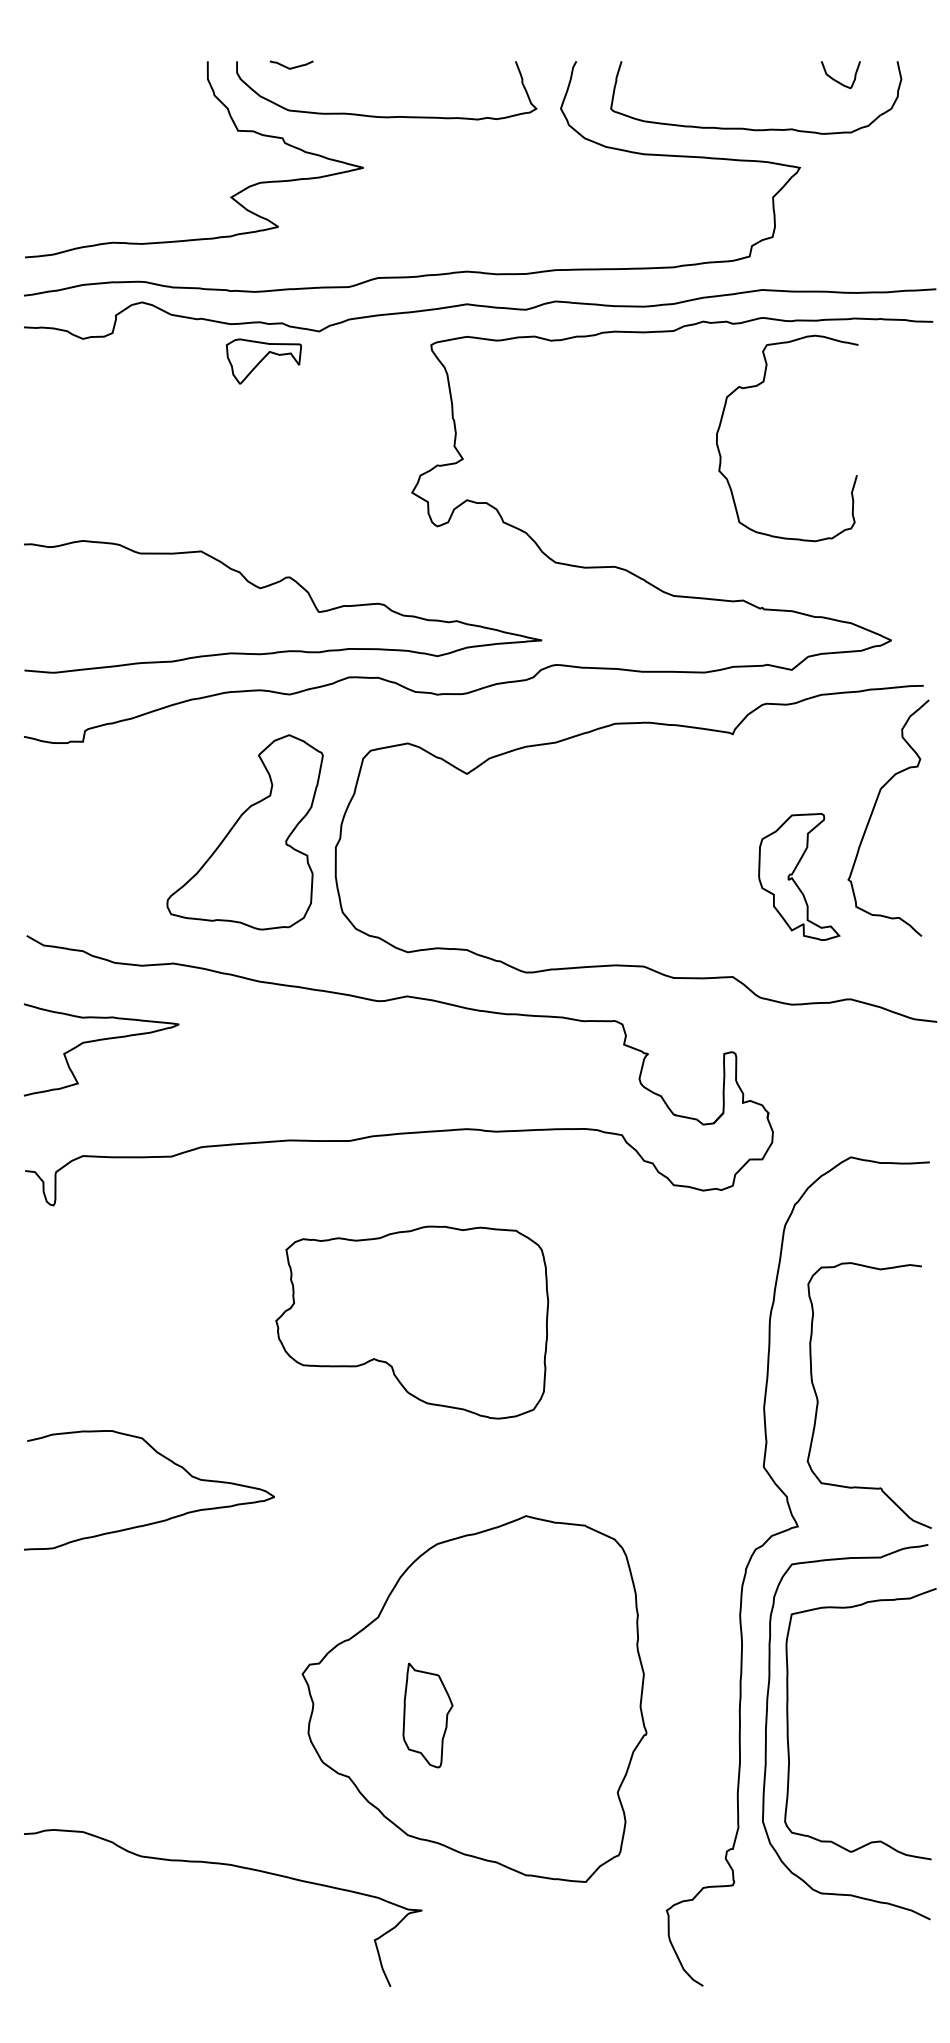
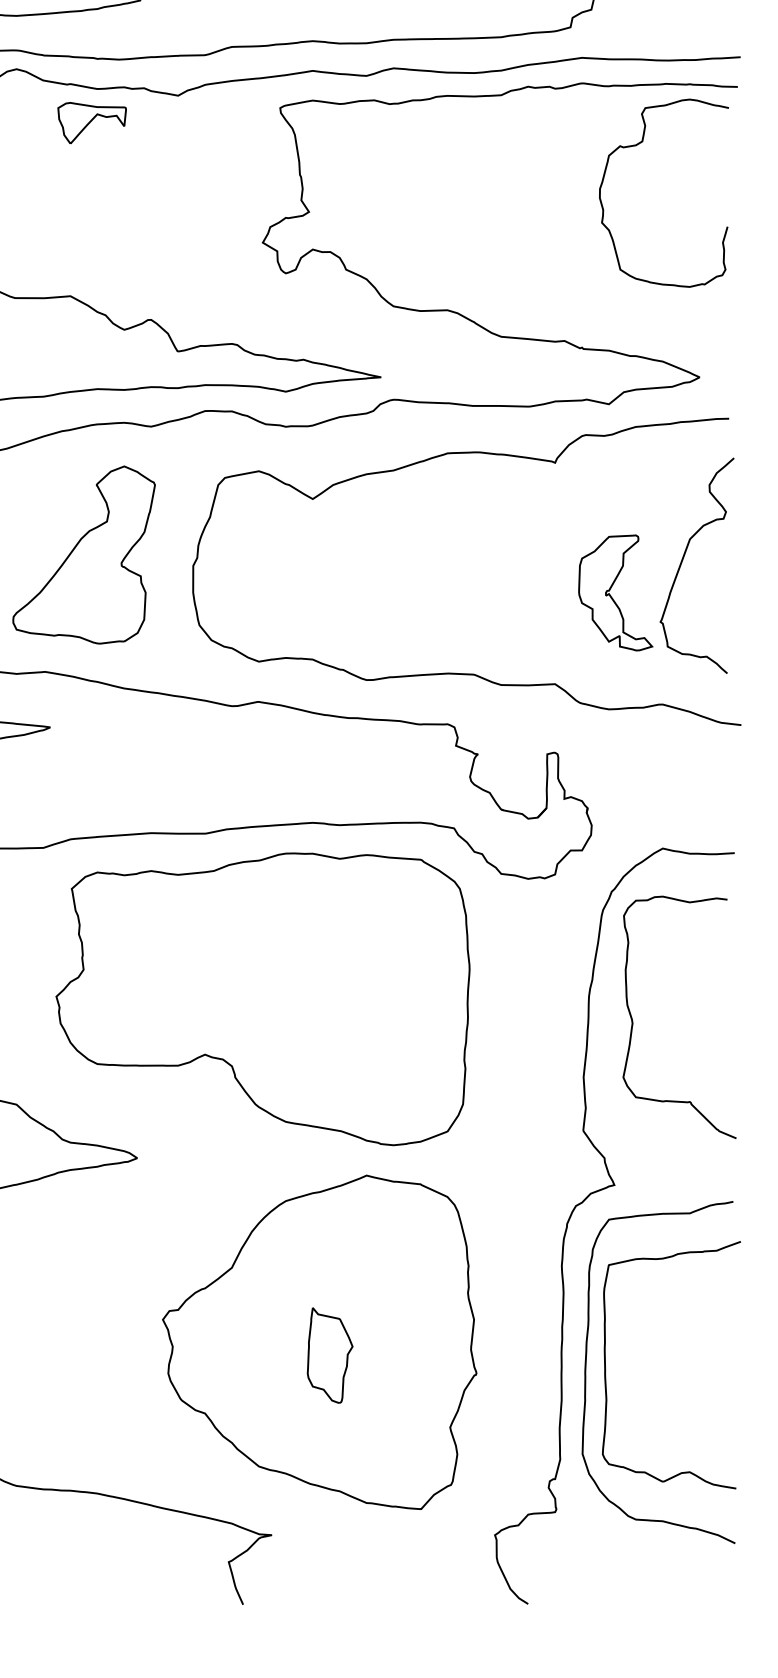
part: (263, 361) -> (91, 123), moved
curve: (759, 385) -> (638, 144), moved
curve: (873, 812) -> (683, 560), moved
part: (244, 832) -> (83, 555), moved
part: (411, 1322) -> (262, 999), size x1.67
curve: (818, 1398) -> (633, 1020), moved
part: (427, 1715) -> (329, 1355), moved

